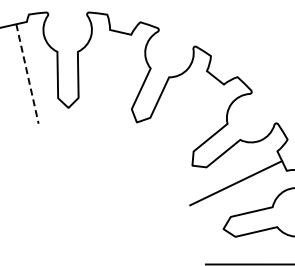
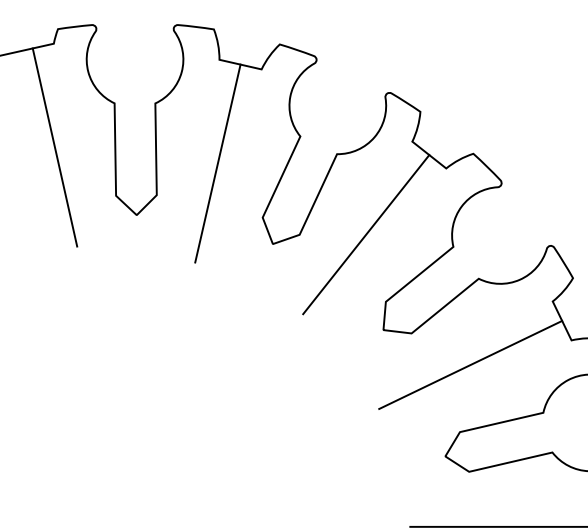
line: (27, 74) -> (55, 148), dashed -> solid
line: (108, 81) -> (216, 162), added
line: (183, 117) -> (365, 234), added

